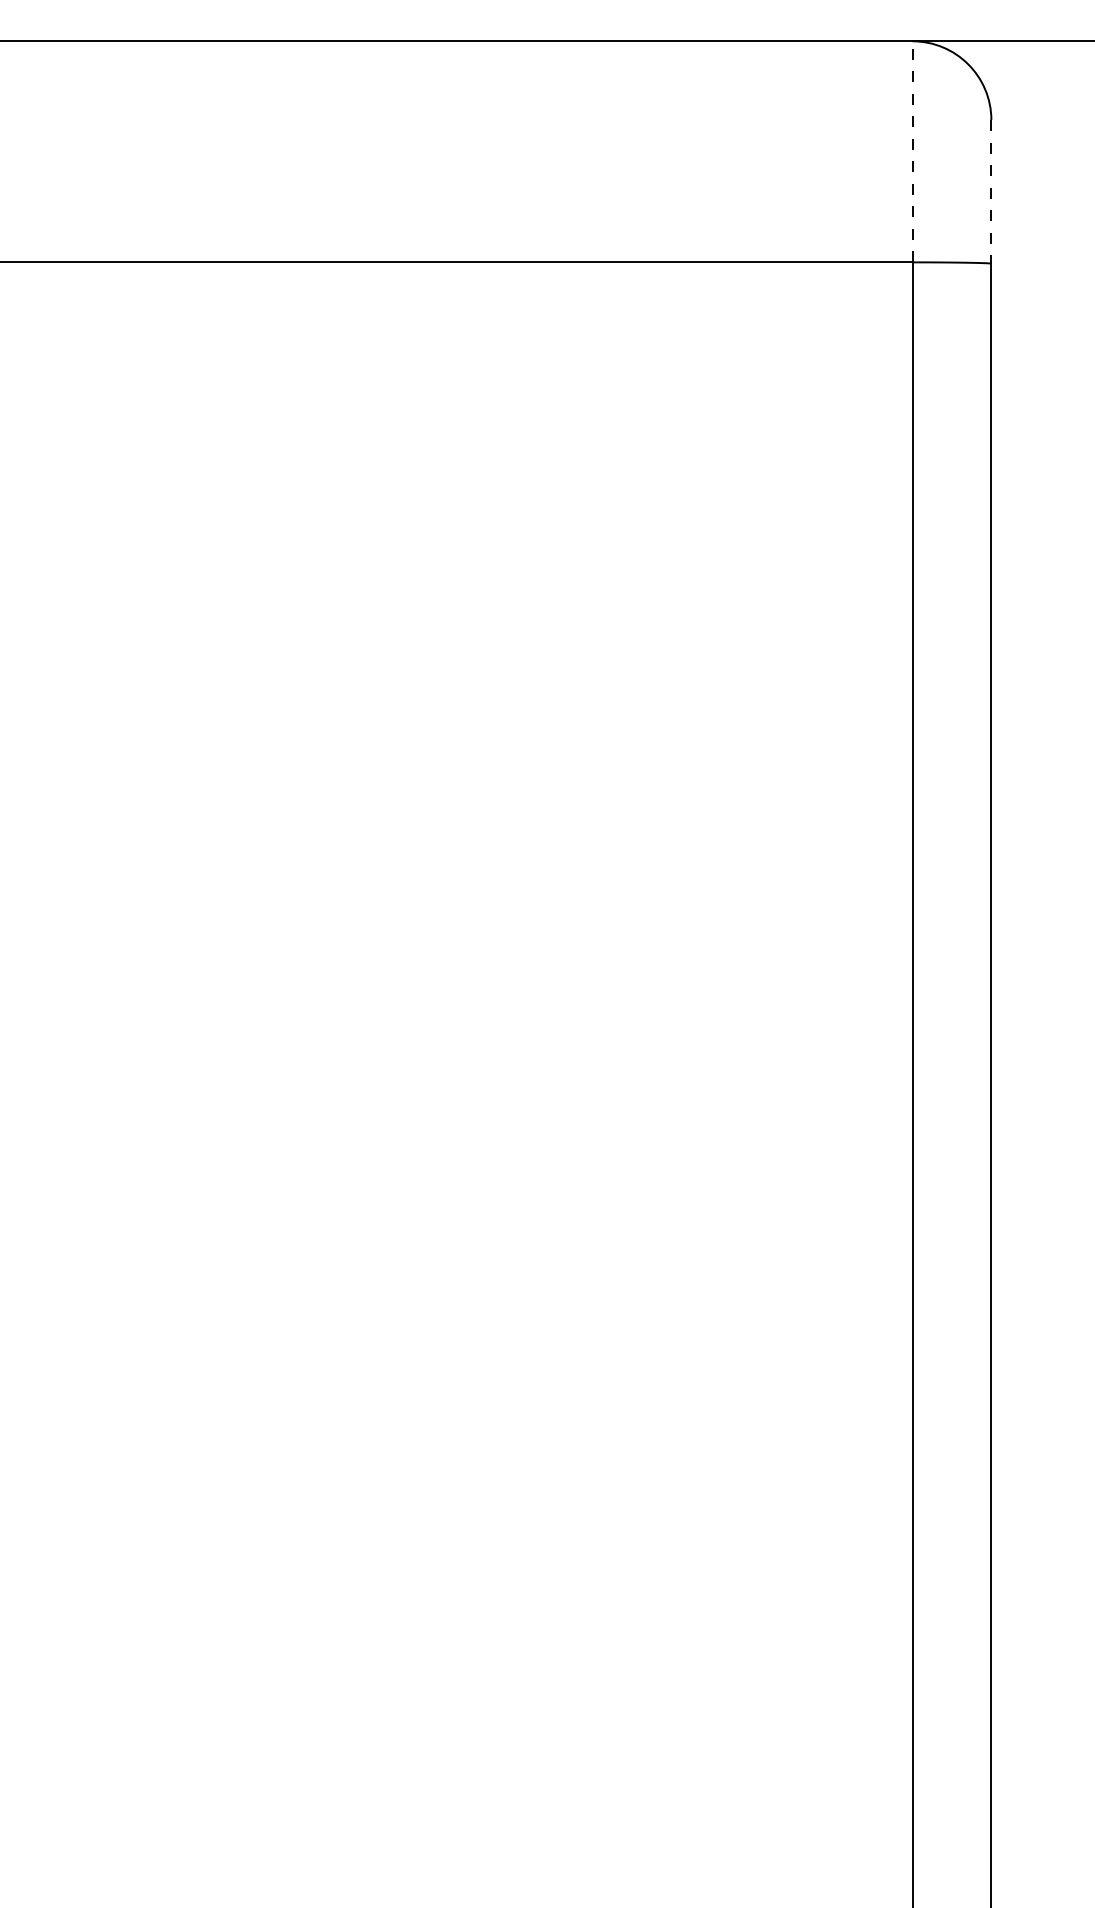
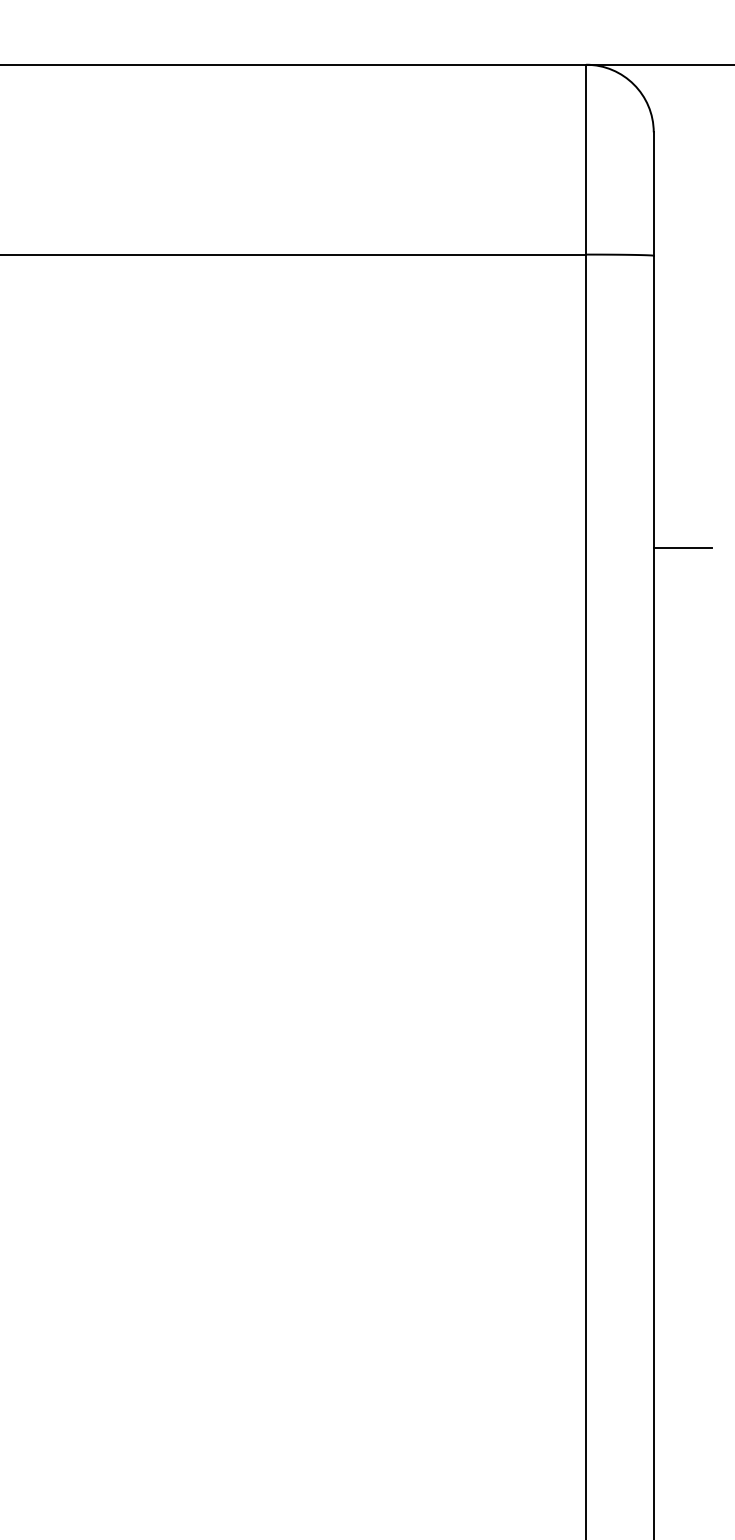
line: (912, 151) -> (586, 159), dashed -> solid
line: (991, 191) -> (653, 193), dashed -> solid
line: (1024, 603) -> (682, 547), added

